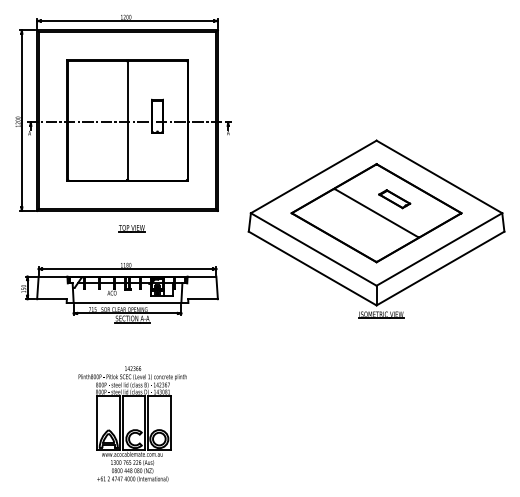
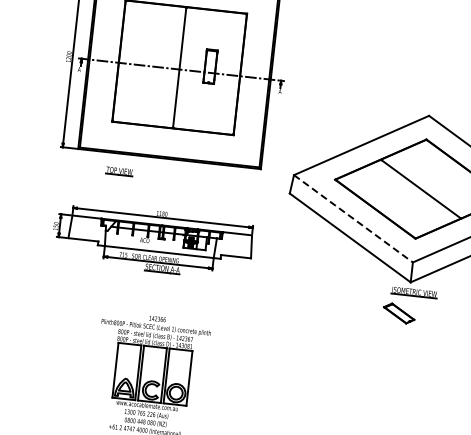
part: (394, 199) -> (398, 313), moved
part: (131, 228) -> (119, 171), moved
line: (313, 249) -> (353, 218), solid -> dashed

